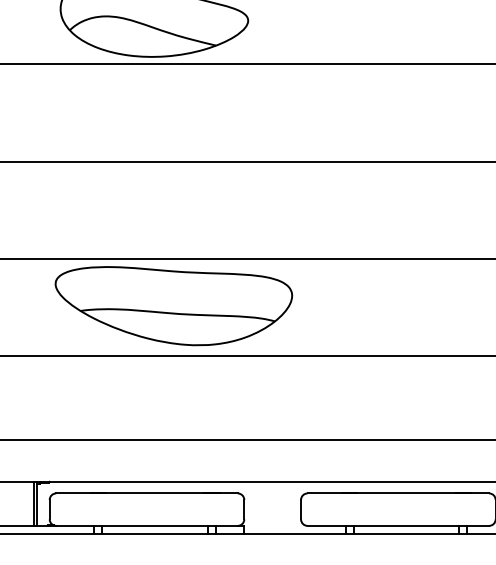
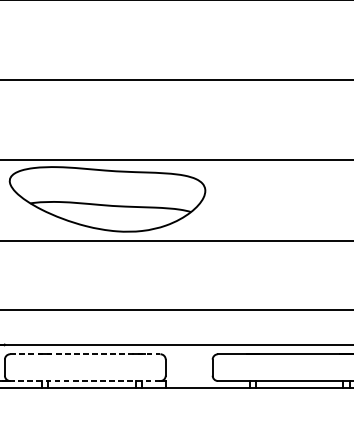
line: (147, 493) -> (85, 354), solid -> dashed
line: (147, 525) -> (85, 380), solid -> dashed

